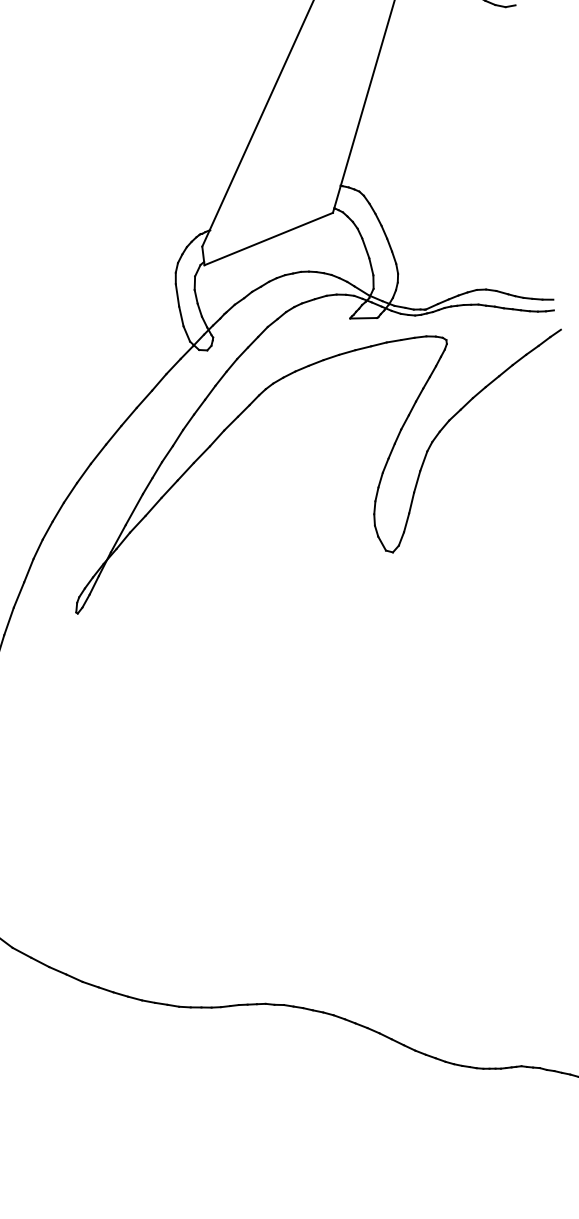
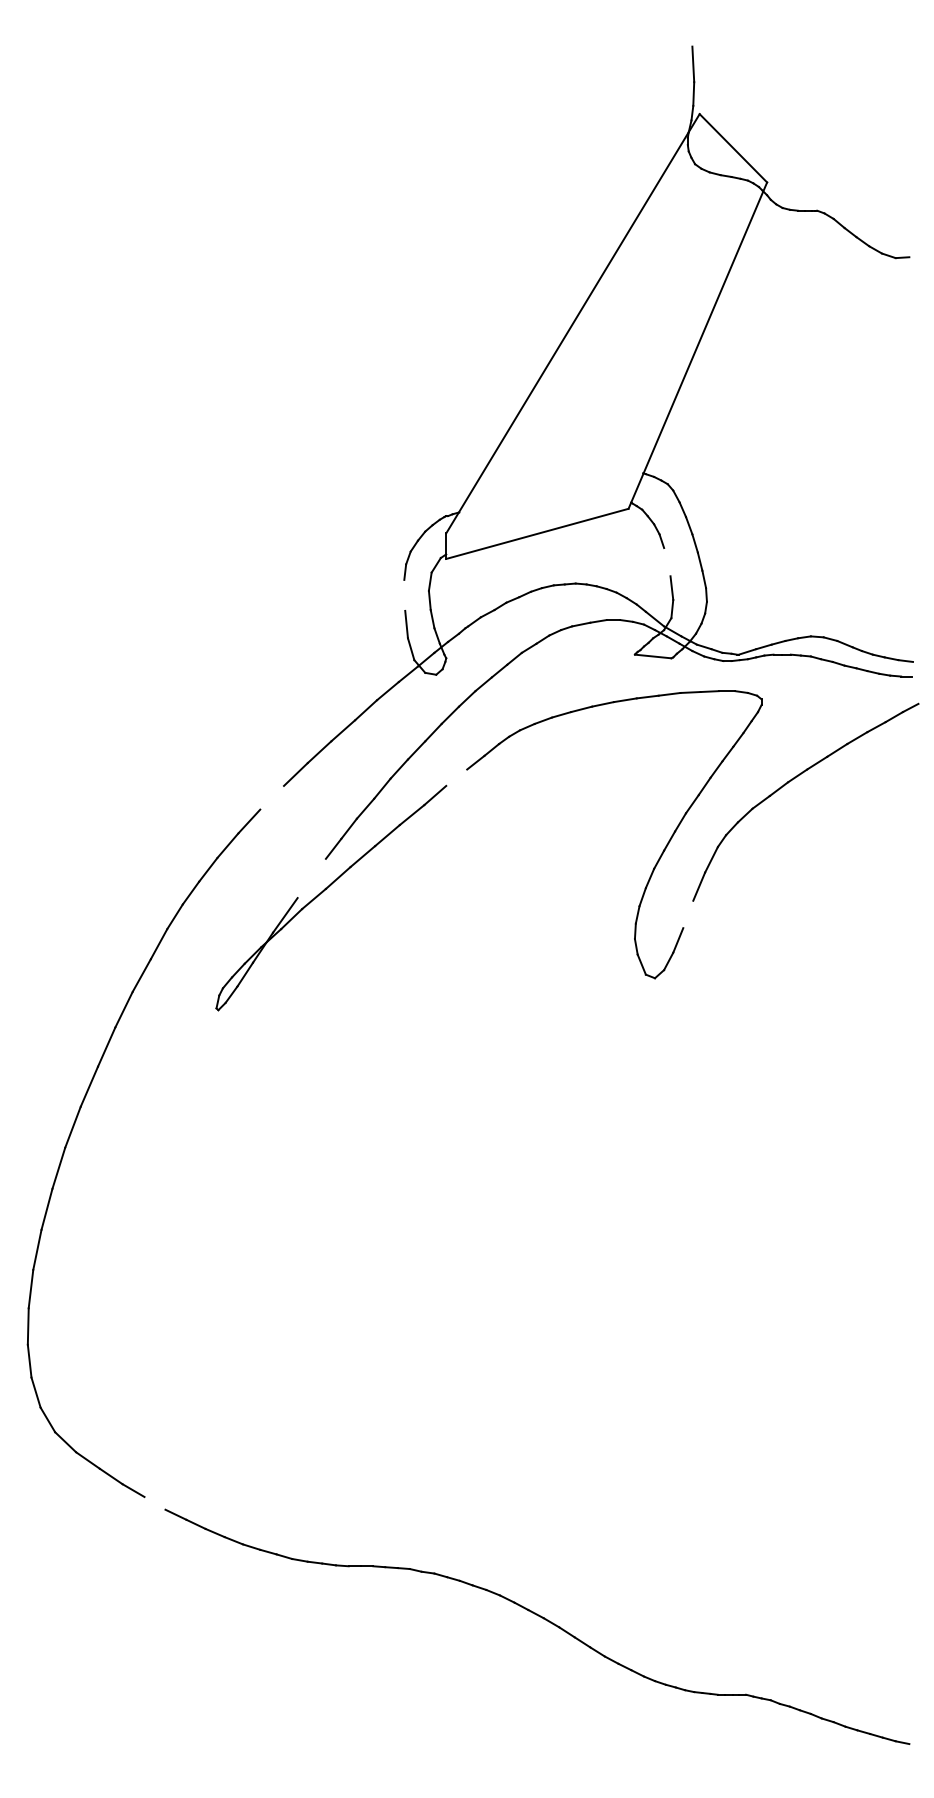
line: (365, 248) -> (667, 562), removed
line: (177, 294) -> (404, 594), removed
line: (230, 423) -> (456, 777), removed
line: (98, 454) -> (271, 797), removed
line: (411, 503) -> (688, 914), removed
line: (134, 509) -> (311, 878), removed
line: (74, 977) -> (154, 1502), removed

